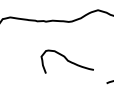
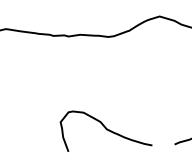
curve: (66, 60) -> (104, 128), moved

